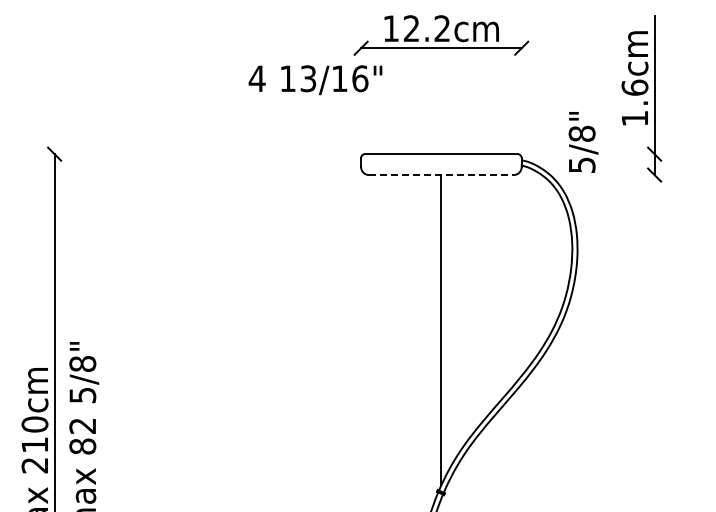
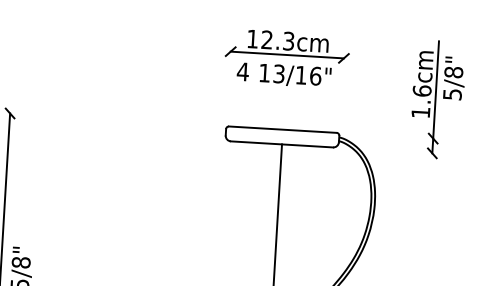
text: (442, 28) -> (288, 41), 12.2cm -> 12.3cm
text: (315, 80) -> (284, 75), moved
text: (583, 142) -> (454, 78), moved
line: (441, 175) -> (282, 144), dashed -> solid

